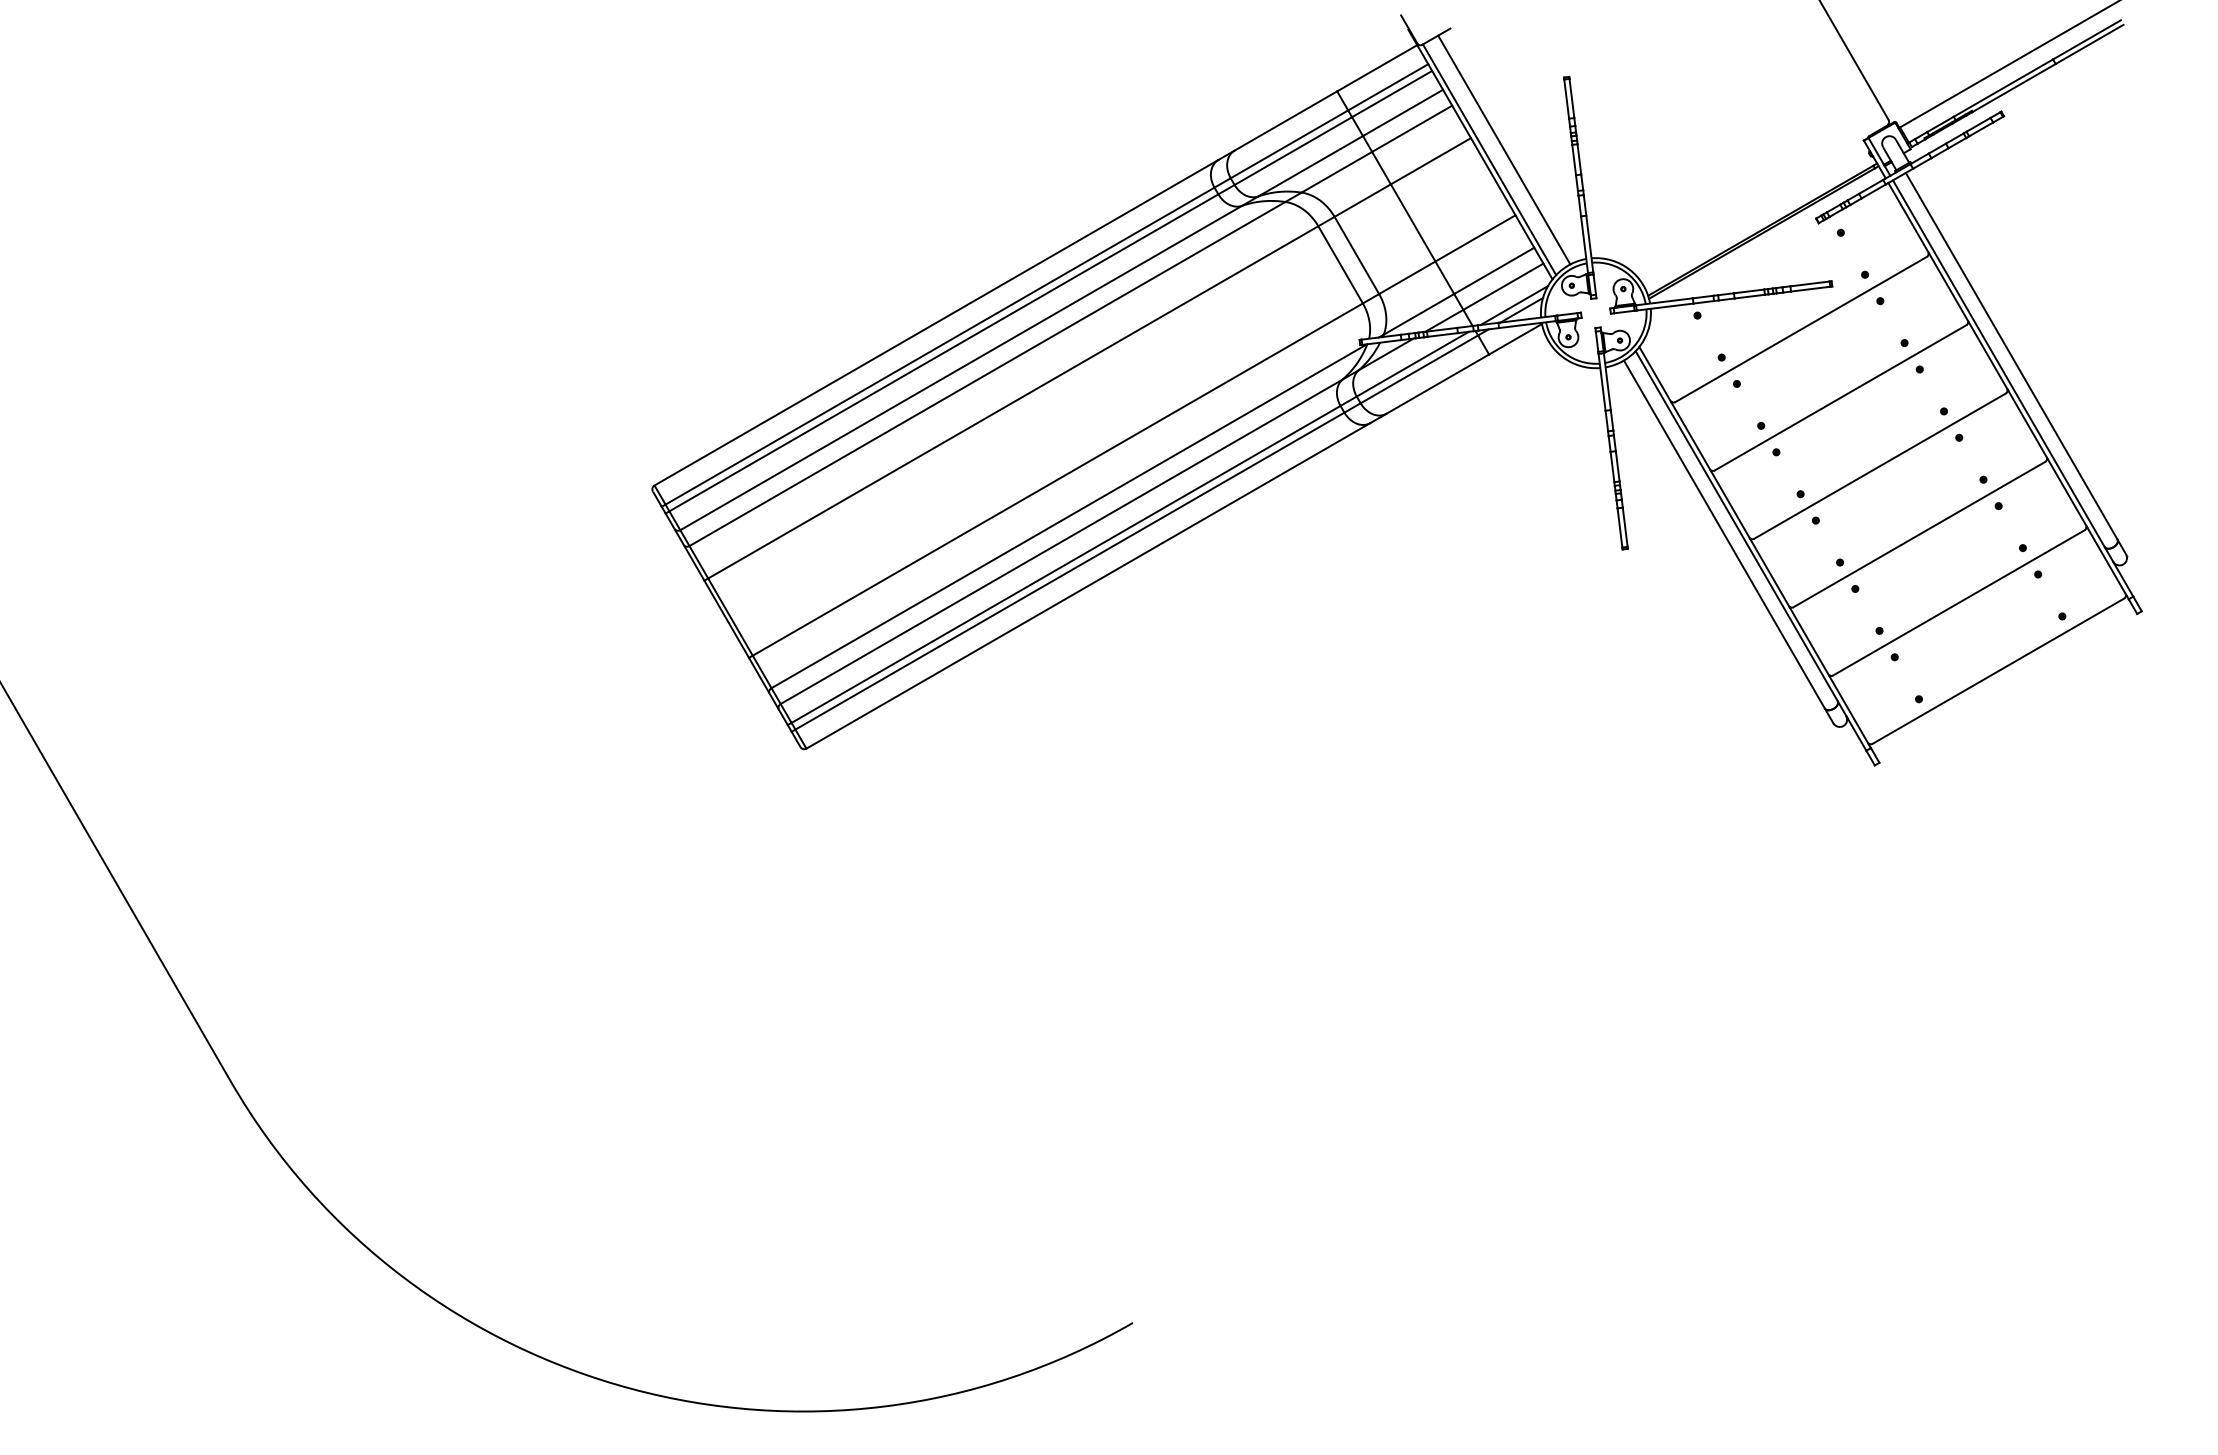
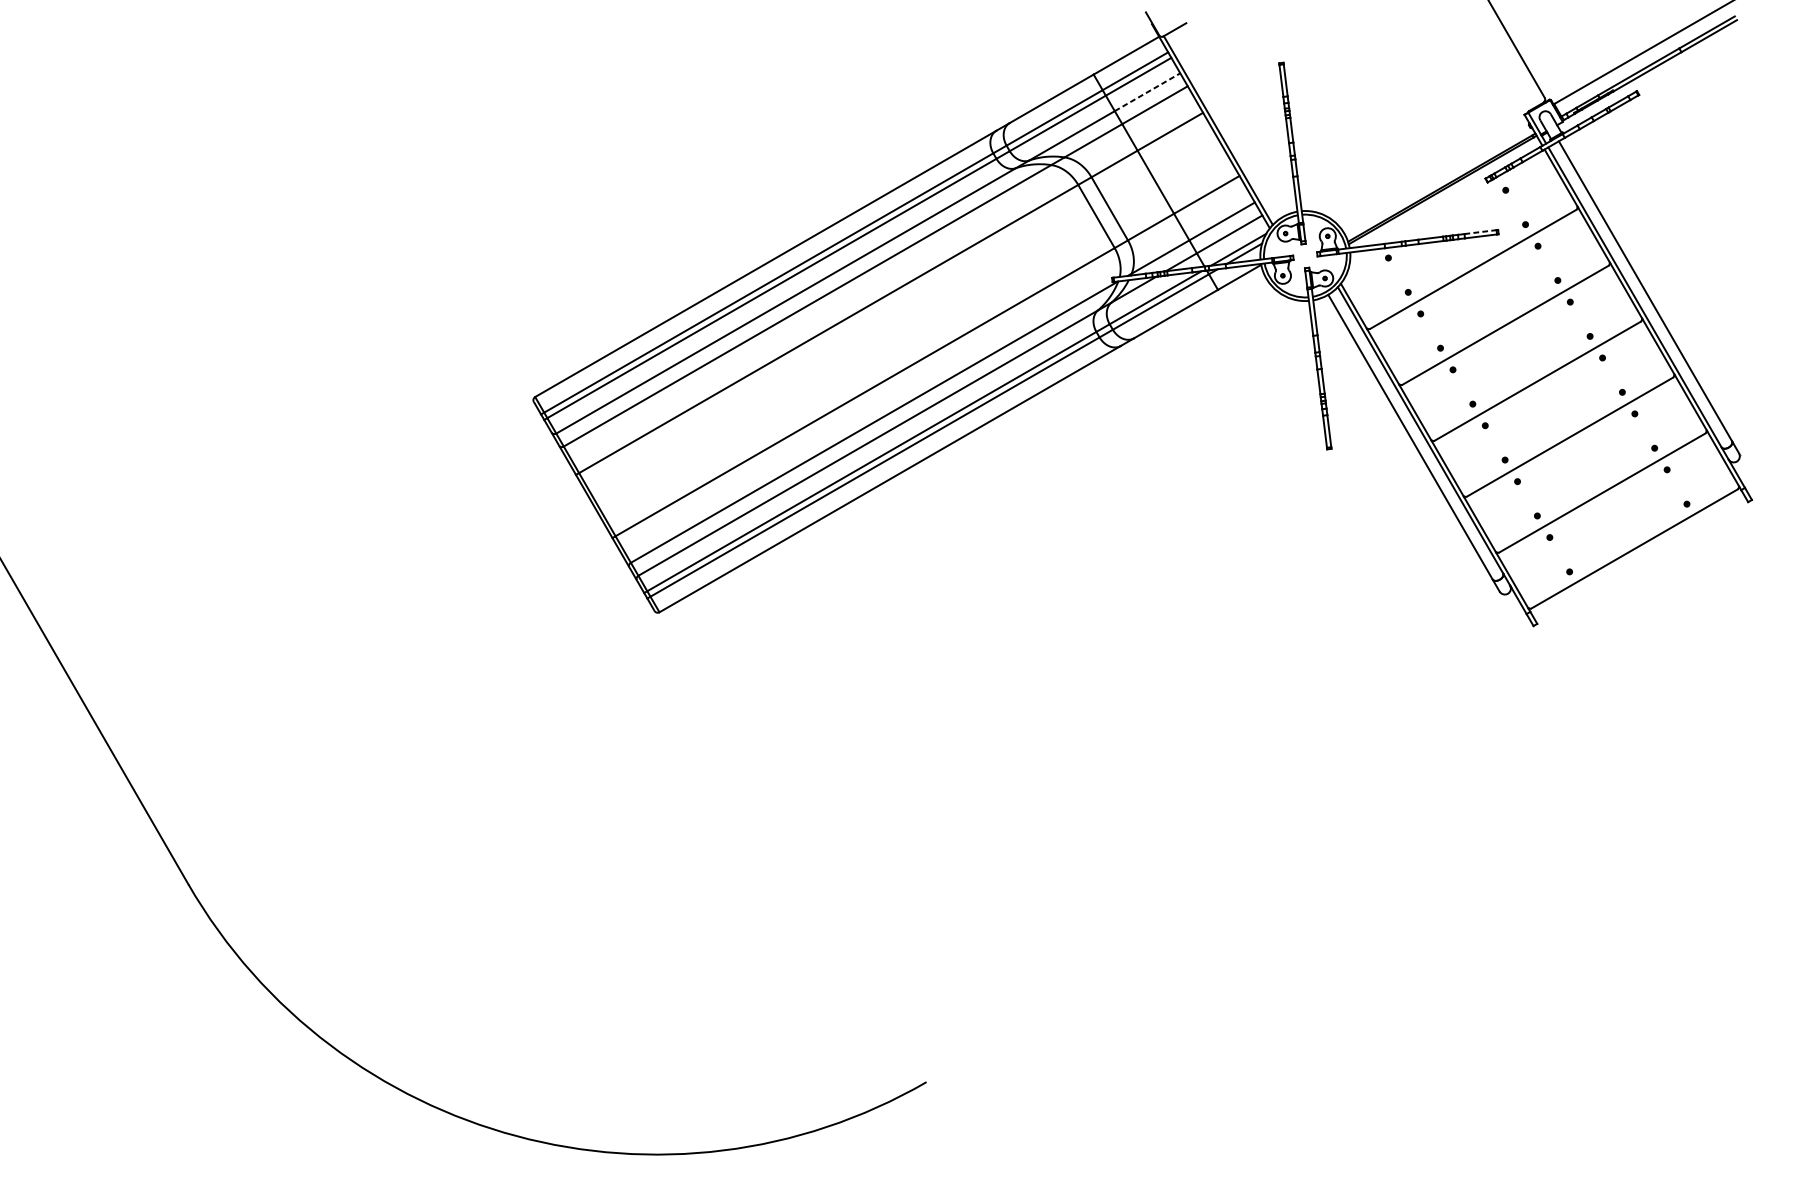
line: (1403, 112) -> (1147, 91), solid -> dashed
line: (1504, 149) -> (1230, 122), removed
line: (1810, 283) -> (1480, 231), solid -> dashed

